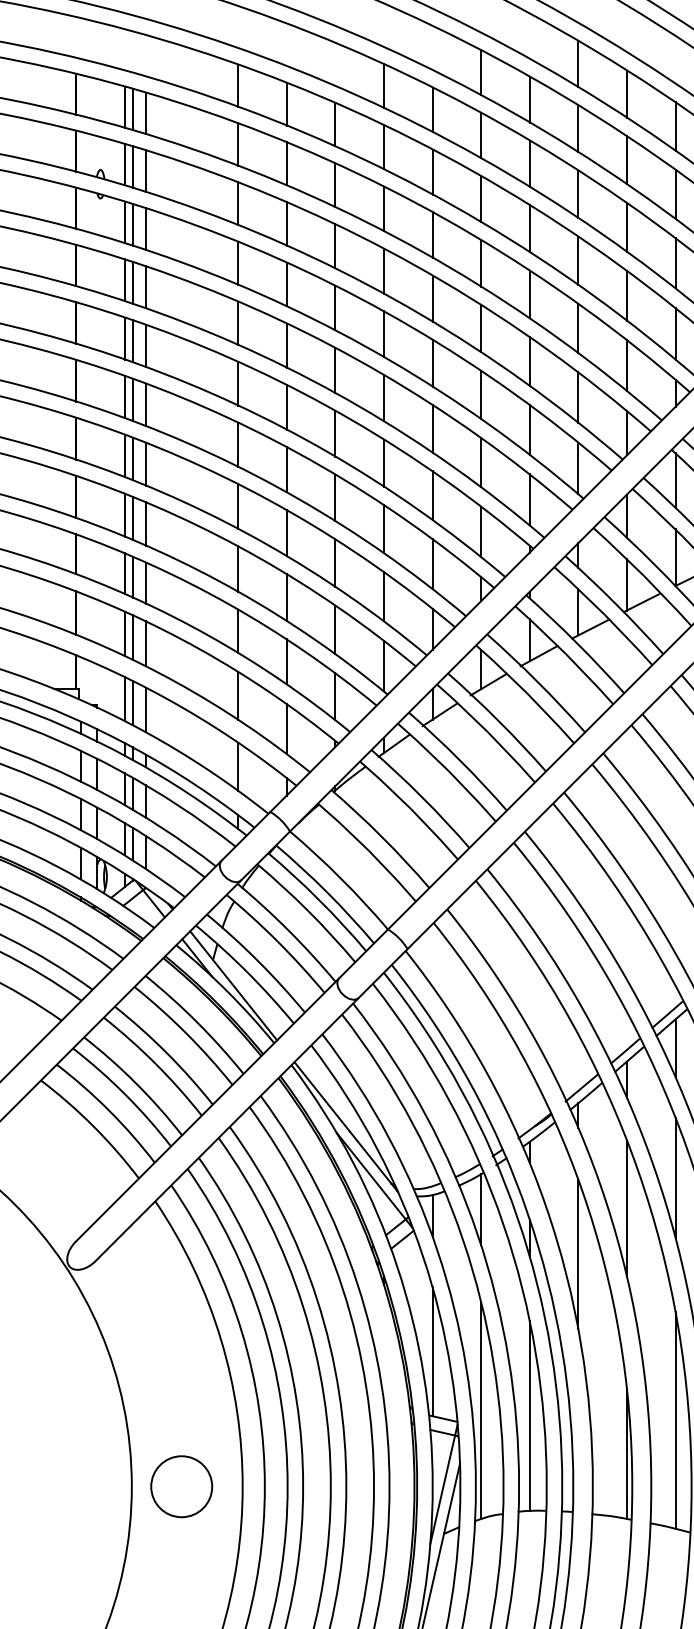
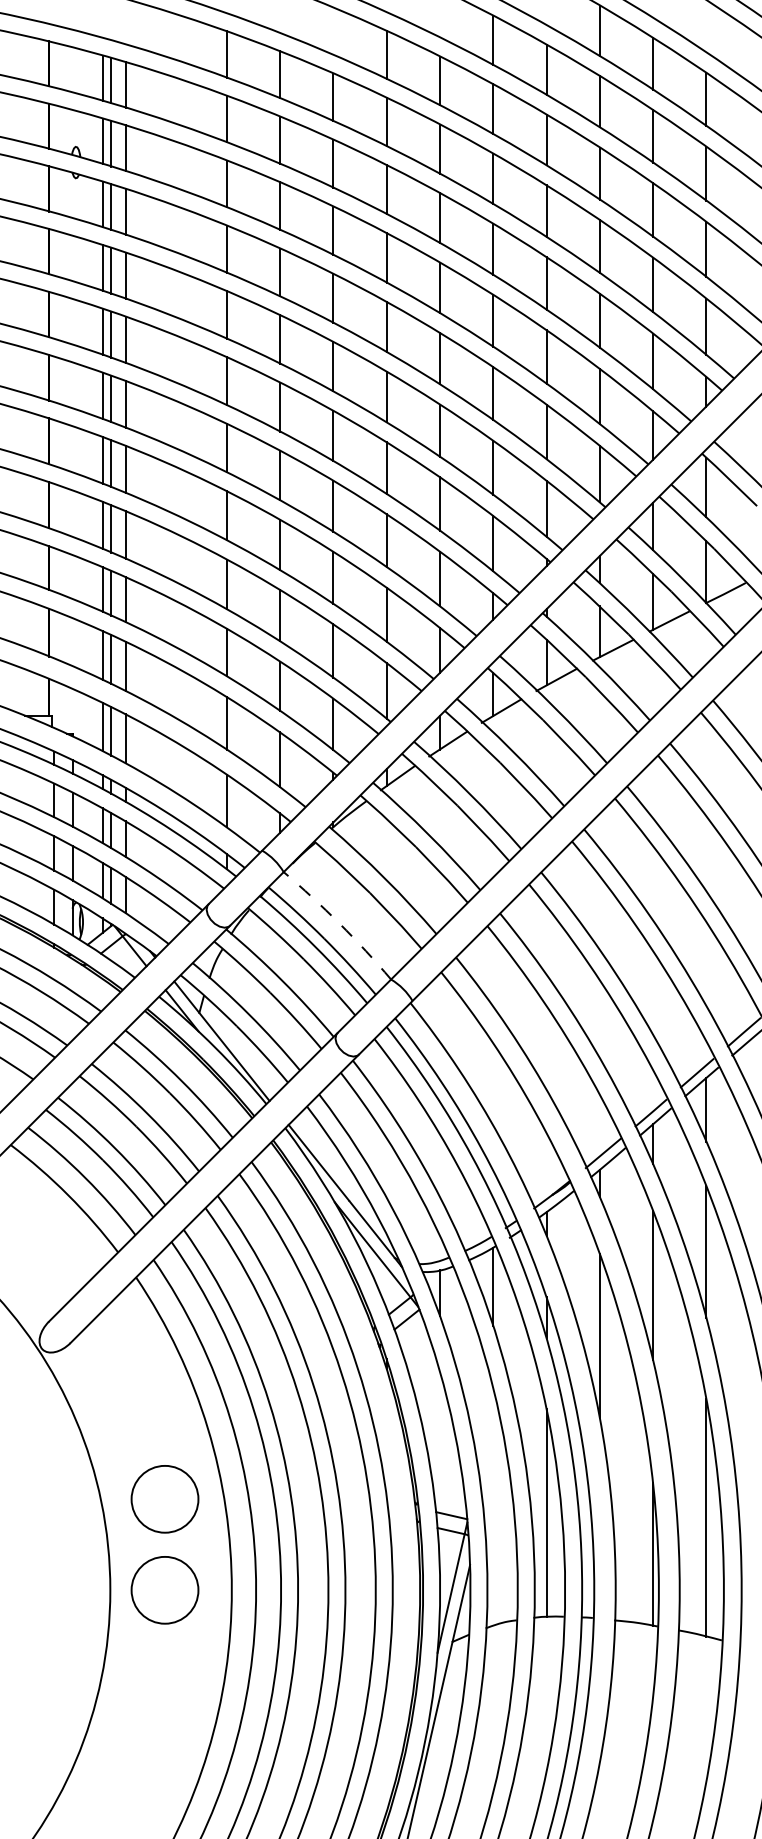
arc: (340, 878) -> (339, 923), solid -> dashed
line: (432, 1351) -> (439, 1442), removed
circle: (181, 1403) -> (164, 1499), added
line: (481, 1410) -> (493, 1506), removed

